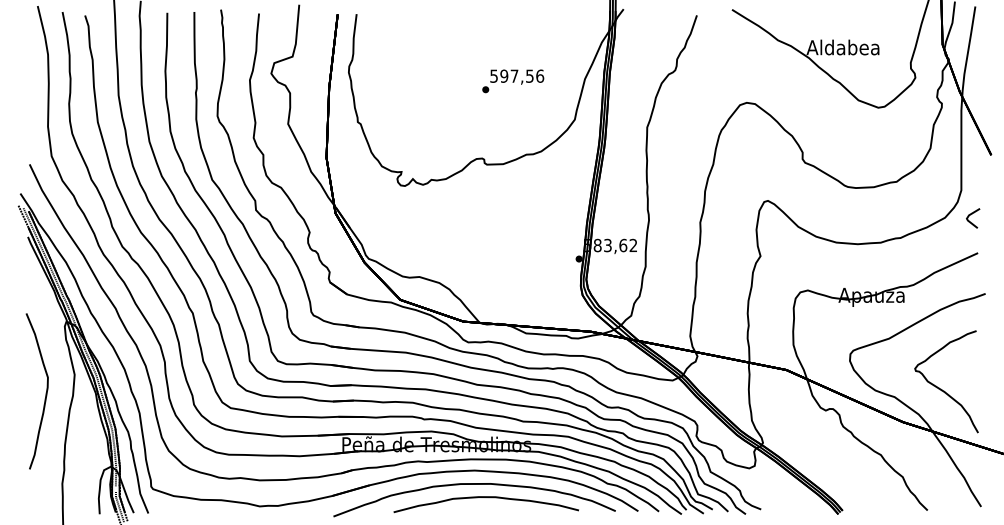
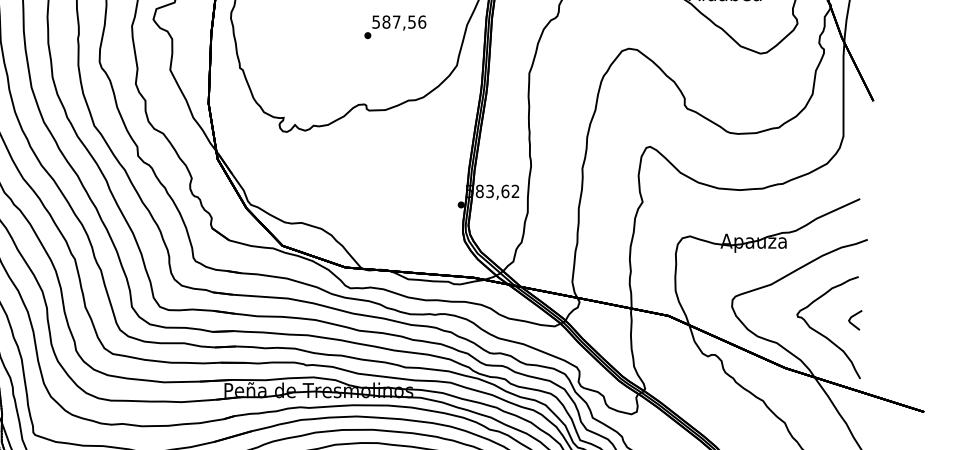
text: (504, 75) -> (386, 21), 597,56 -> 587,56
line: (972, 214) -> (854, 316), moved

